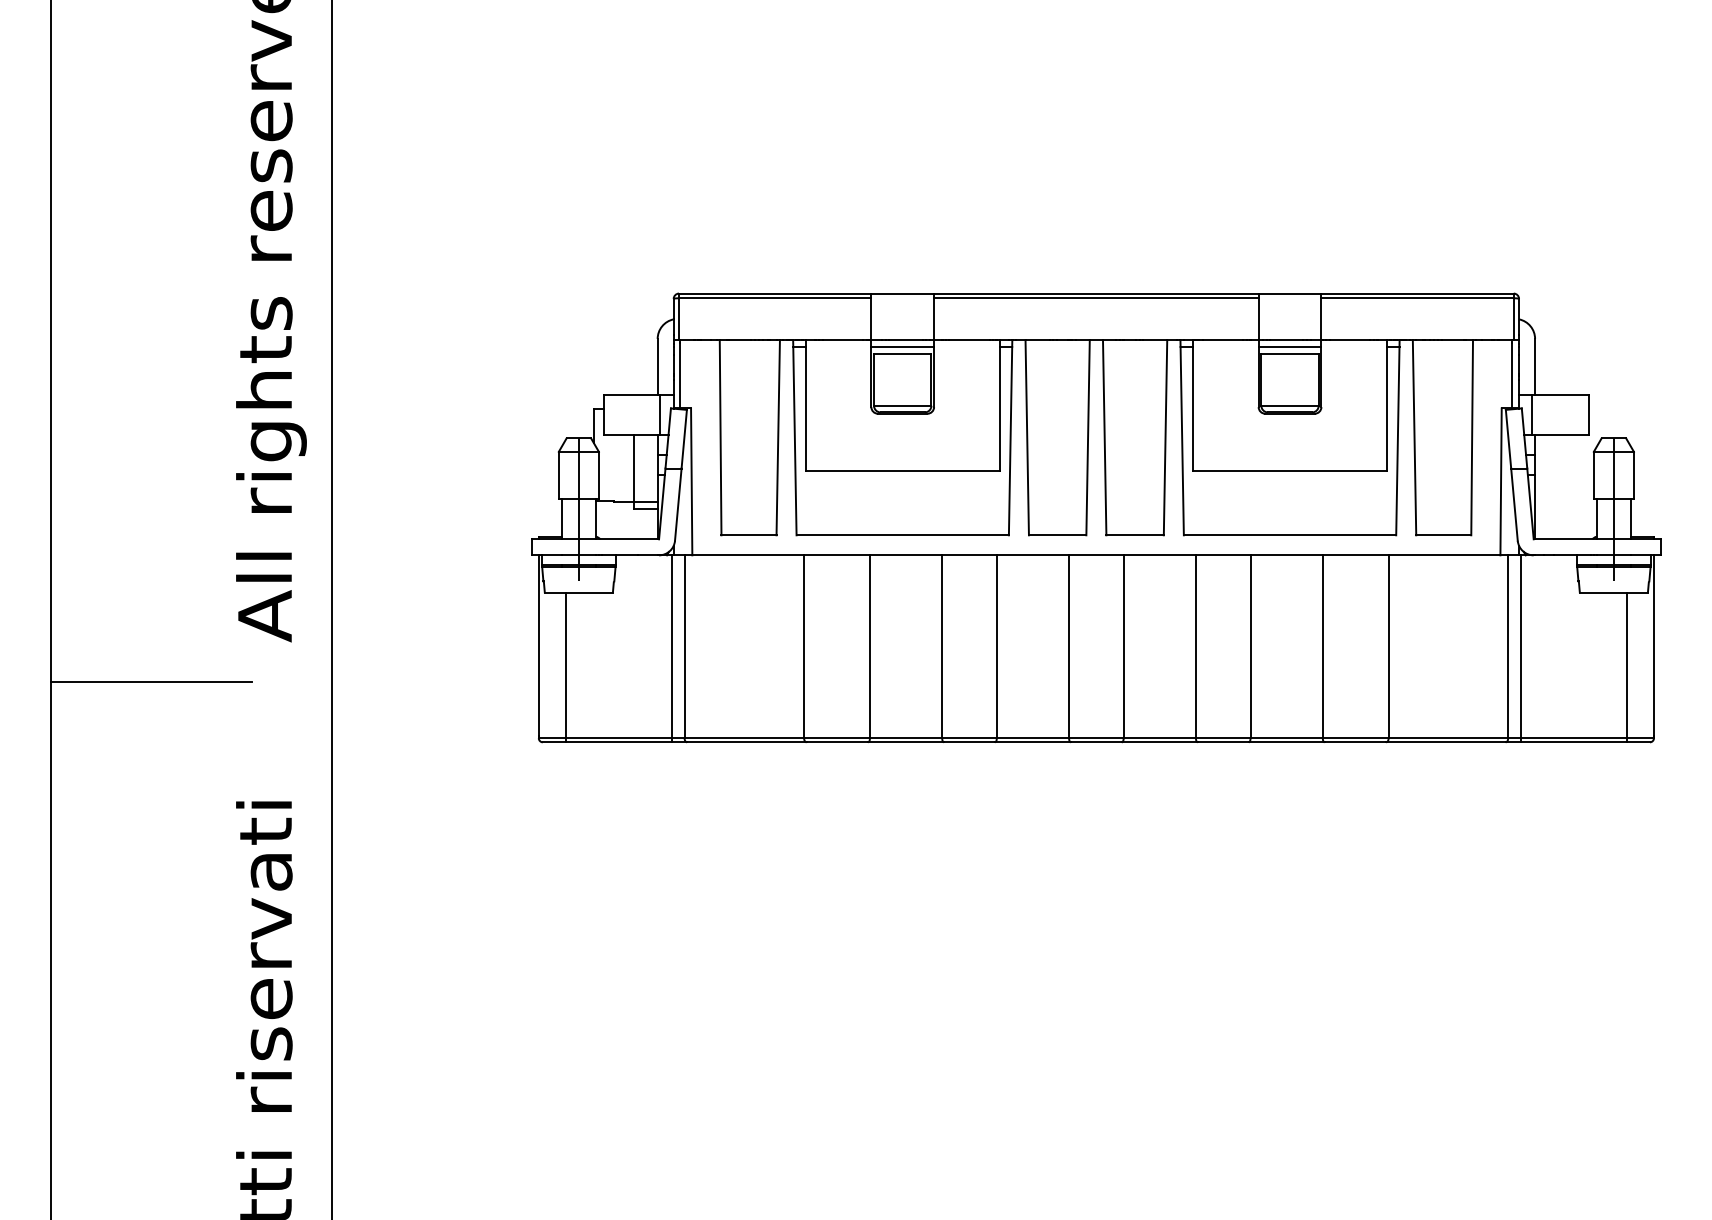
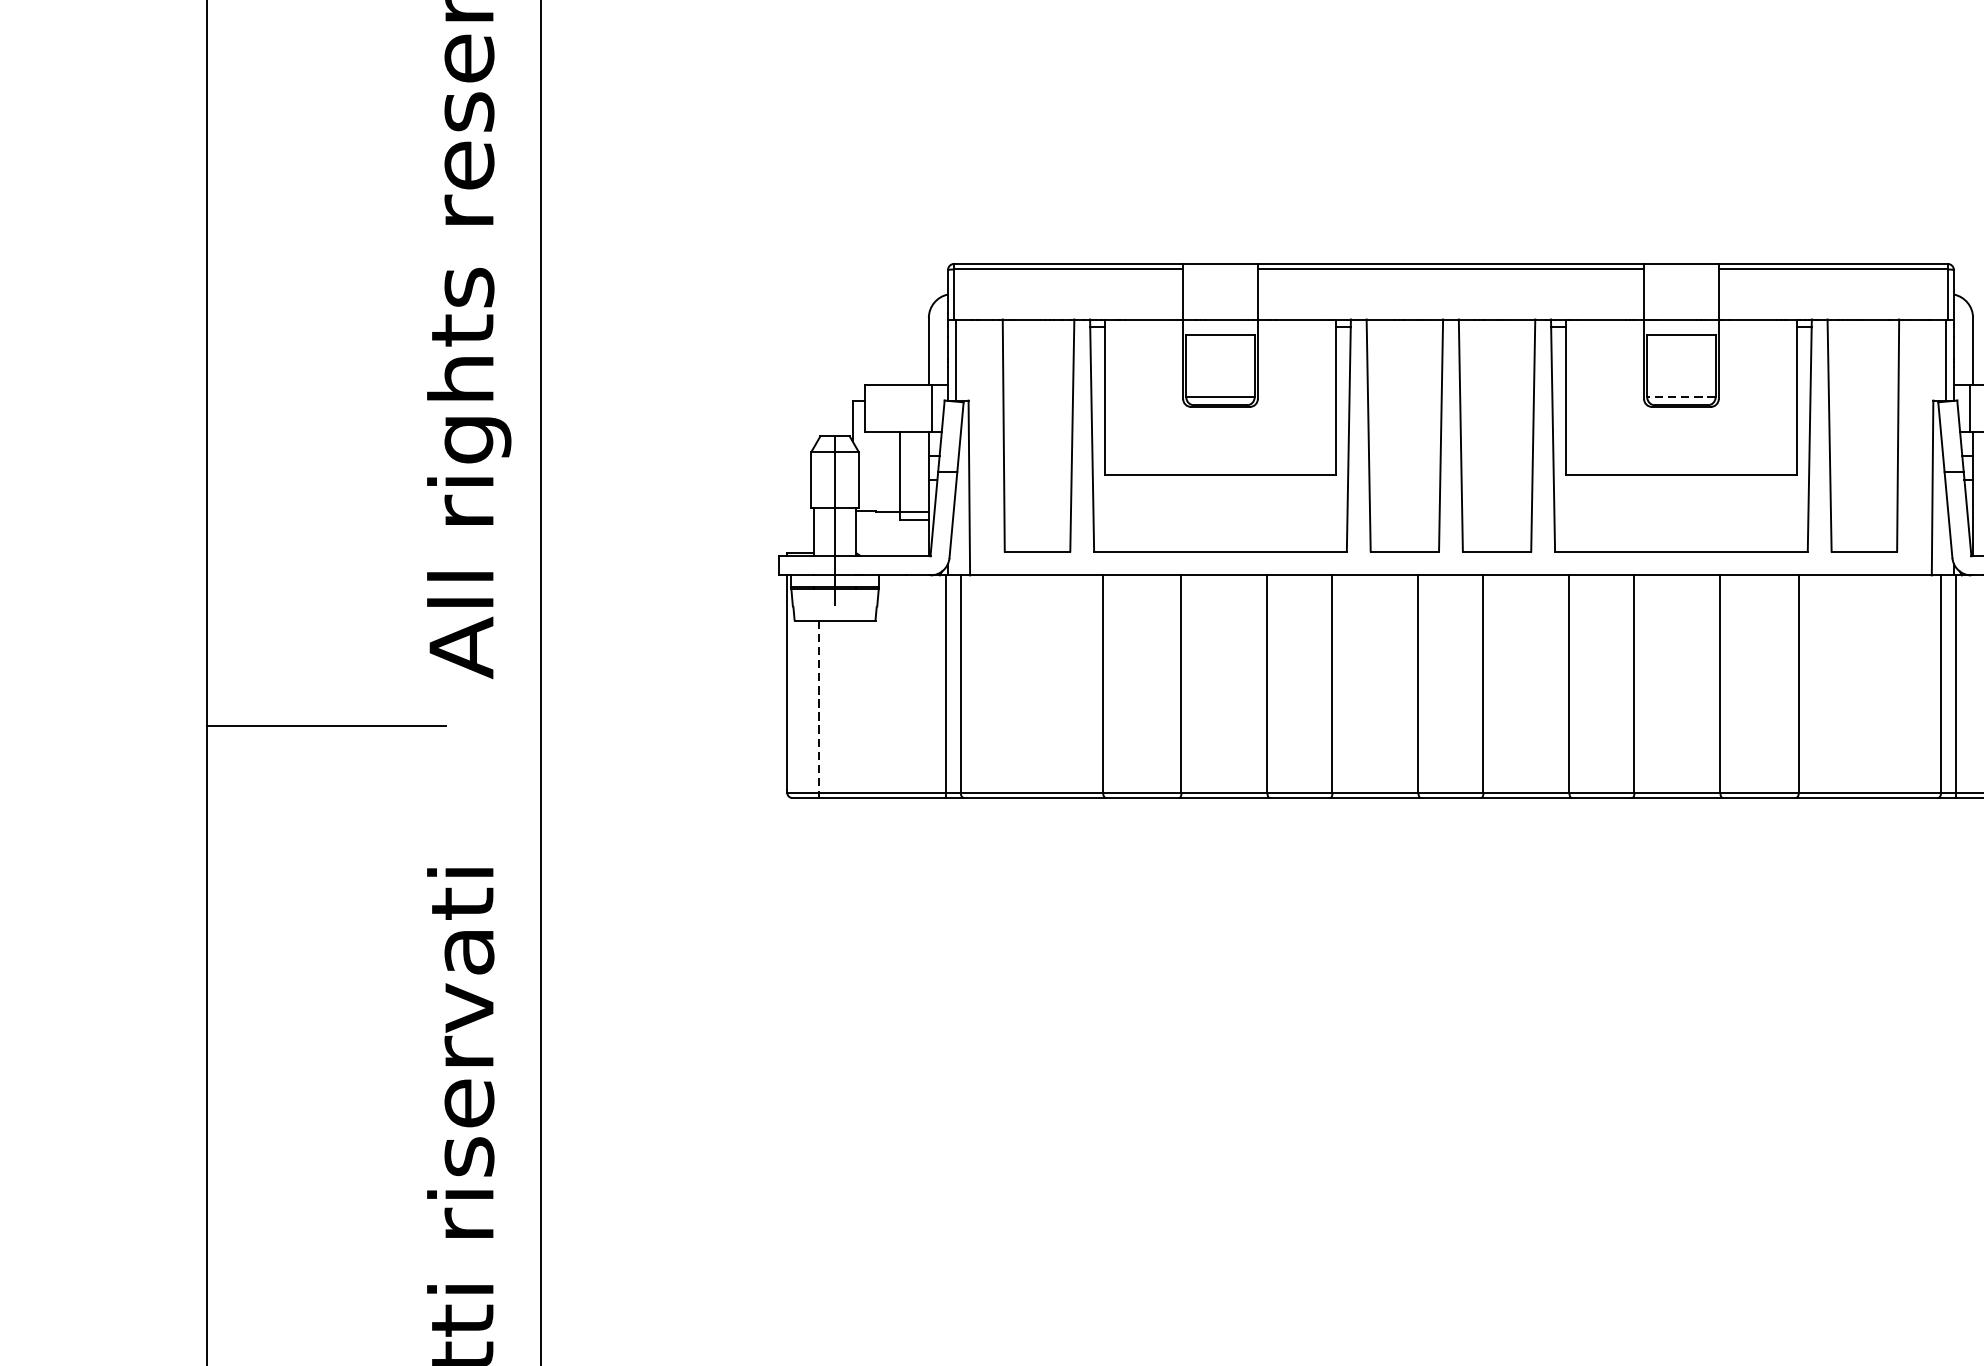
line: (902, 347) -> (1220, 328), removed
line: (1289, 347) -> (1680, 328), removed
line: (1290, 405) -> (1681, 397), solid -> dashed
line: (565, 666) -> (819, 707), solid -> dashed

